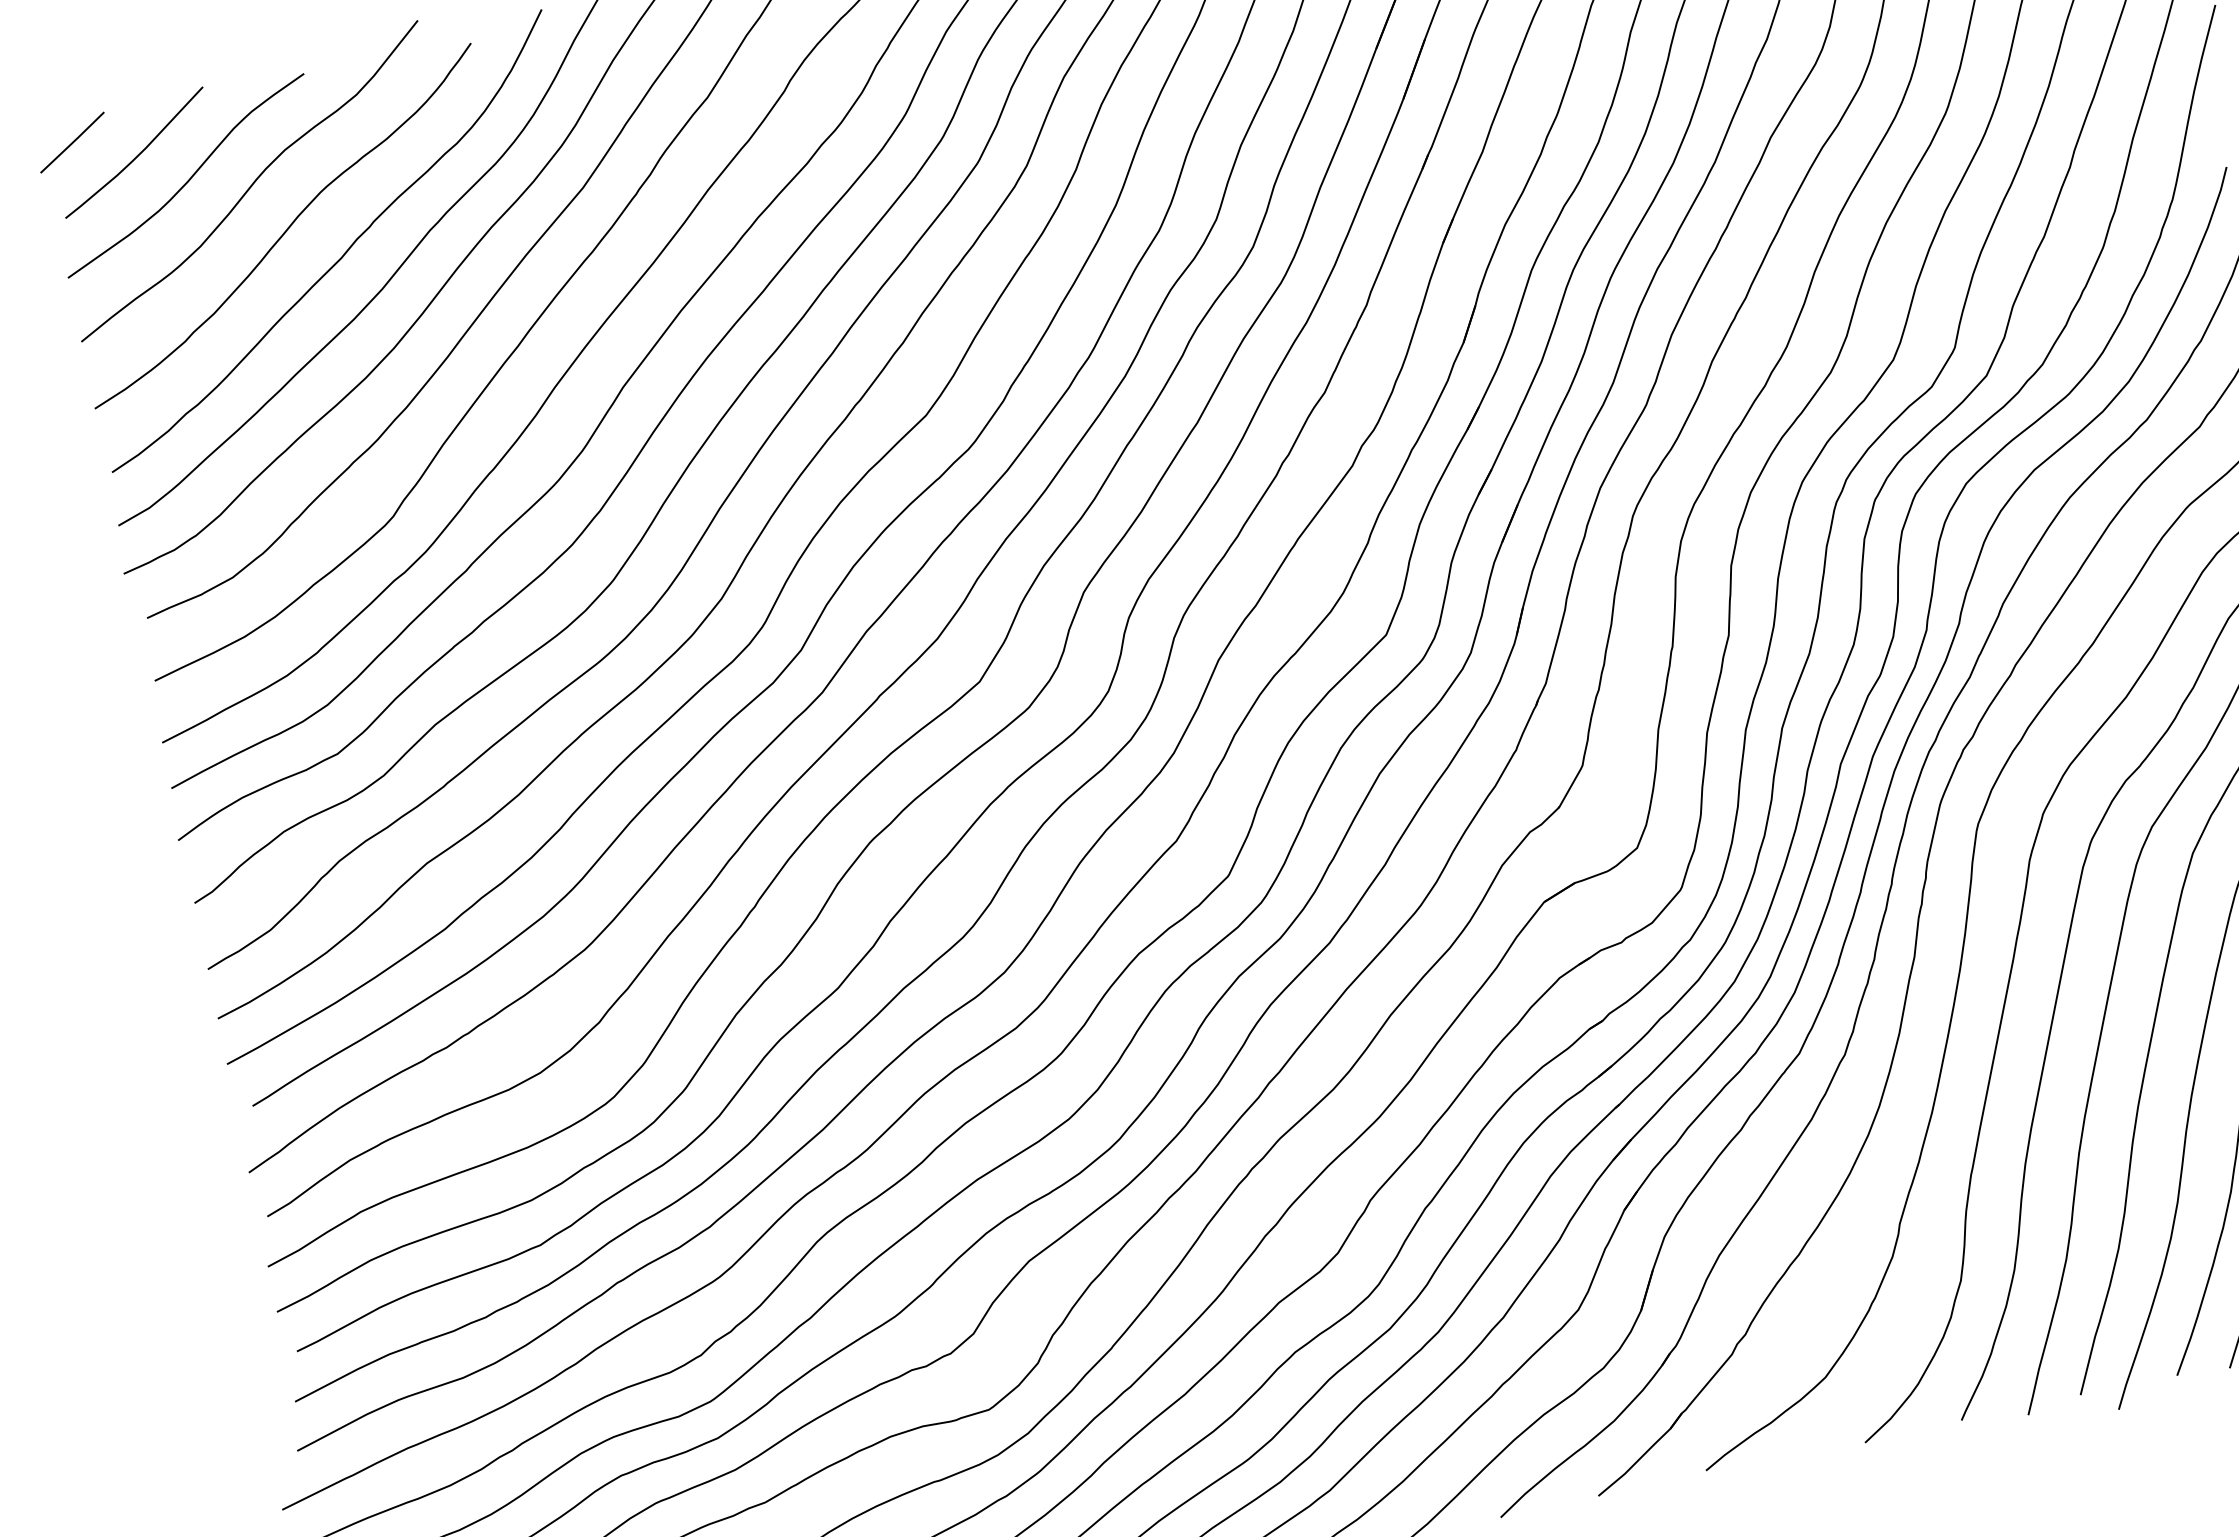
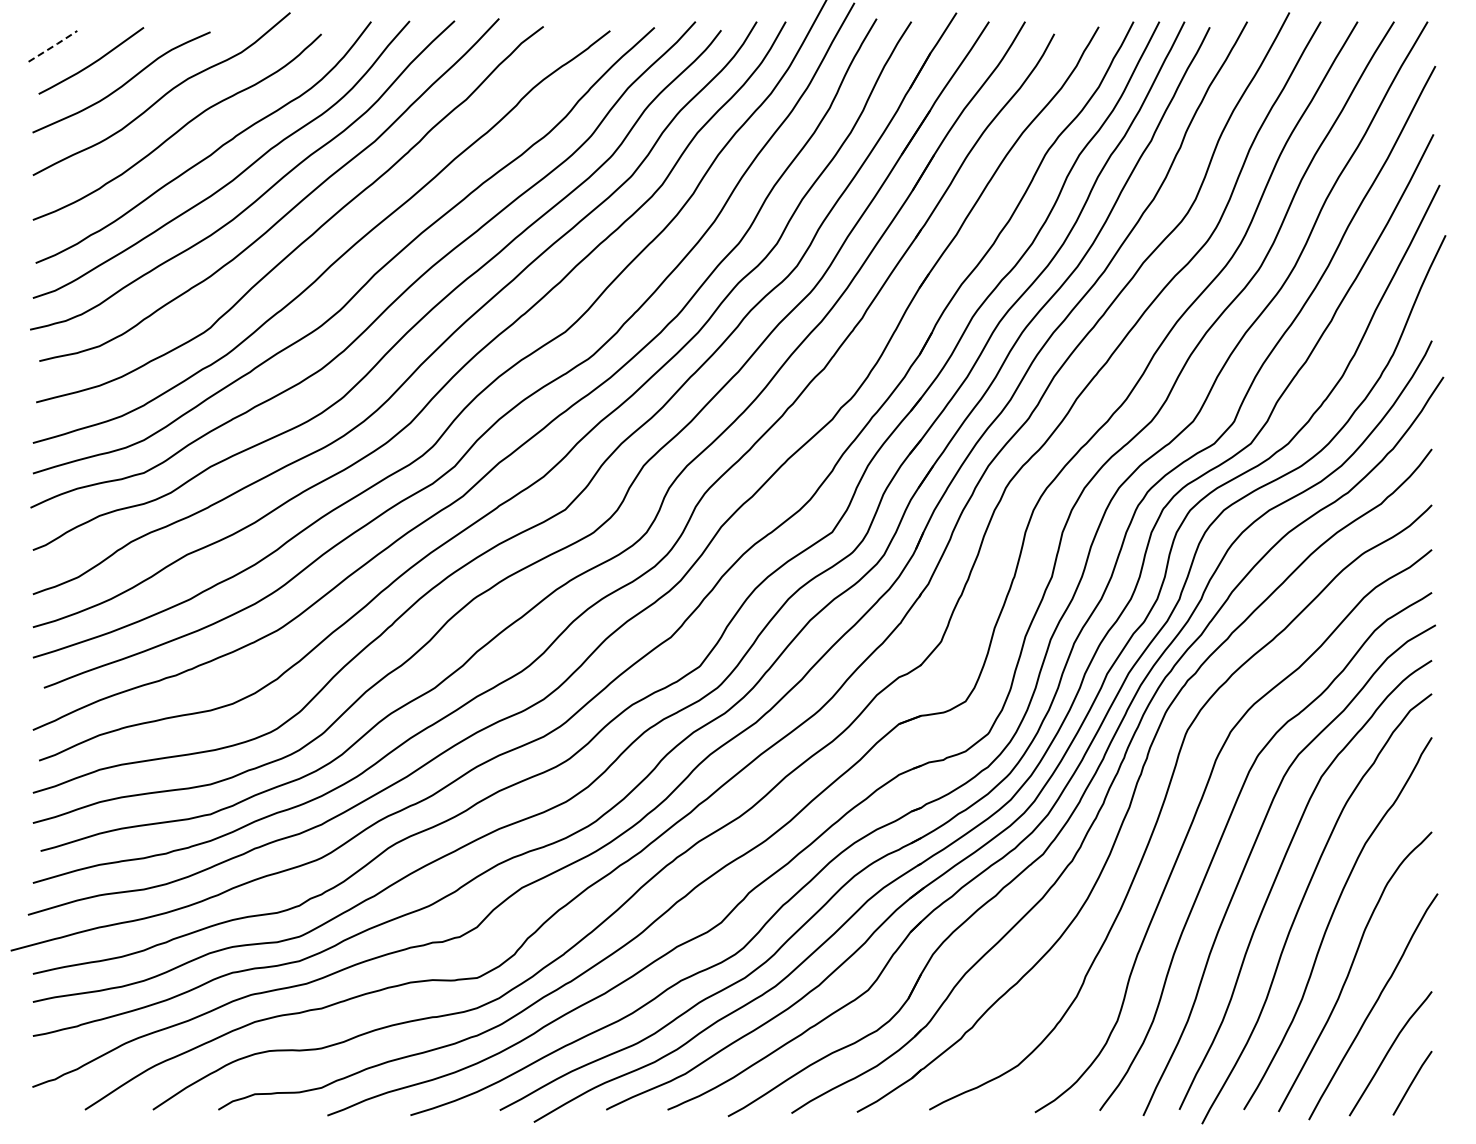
line: (73, 142) -> (53, 46), solid -> dashed

